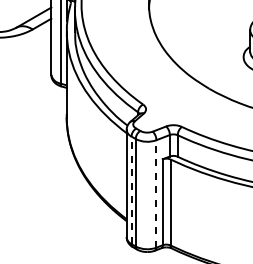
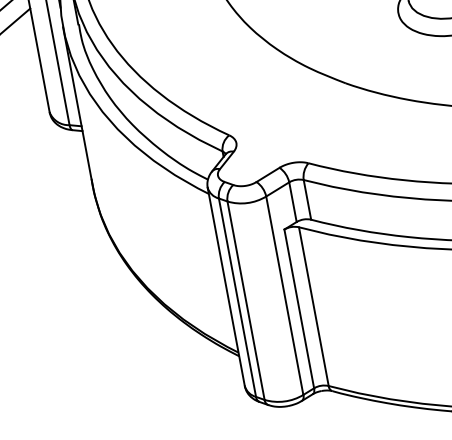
line: (131, 190) -> (237, 298), dashed -> solid
line: (156, 193) -> (284, 294), dashed -> solid

